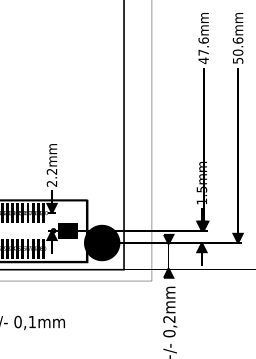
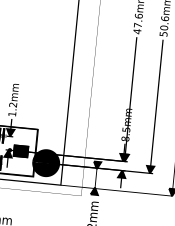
text: (51, 183) -> (11, 113), 2.2mm -> 1.2mm
text: (201, 201) -> (125, 138), 1.5mm -> 8.5mm

